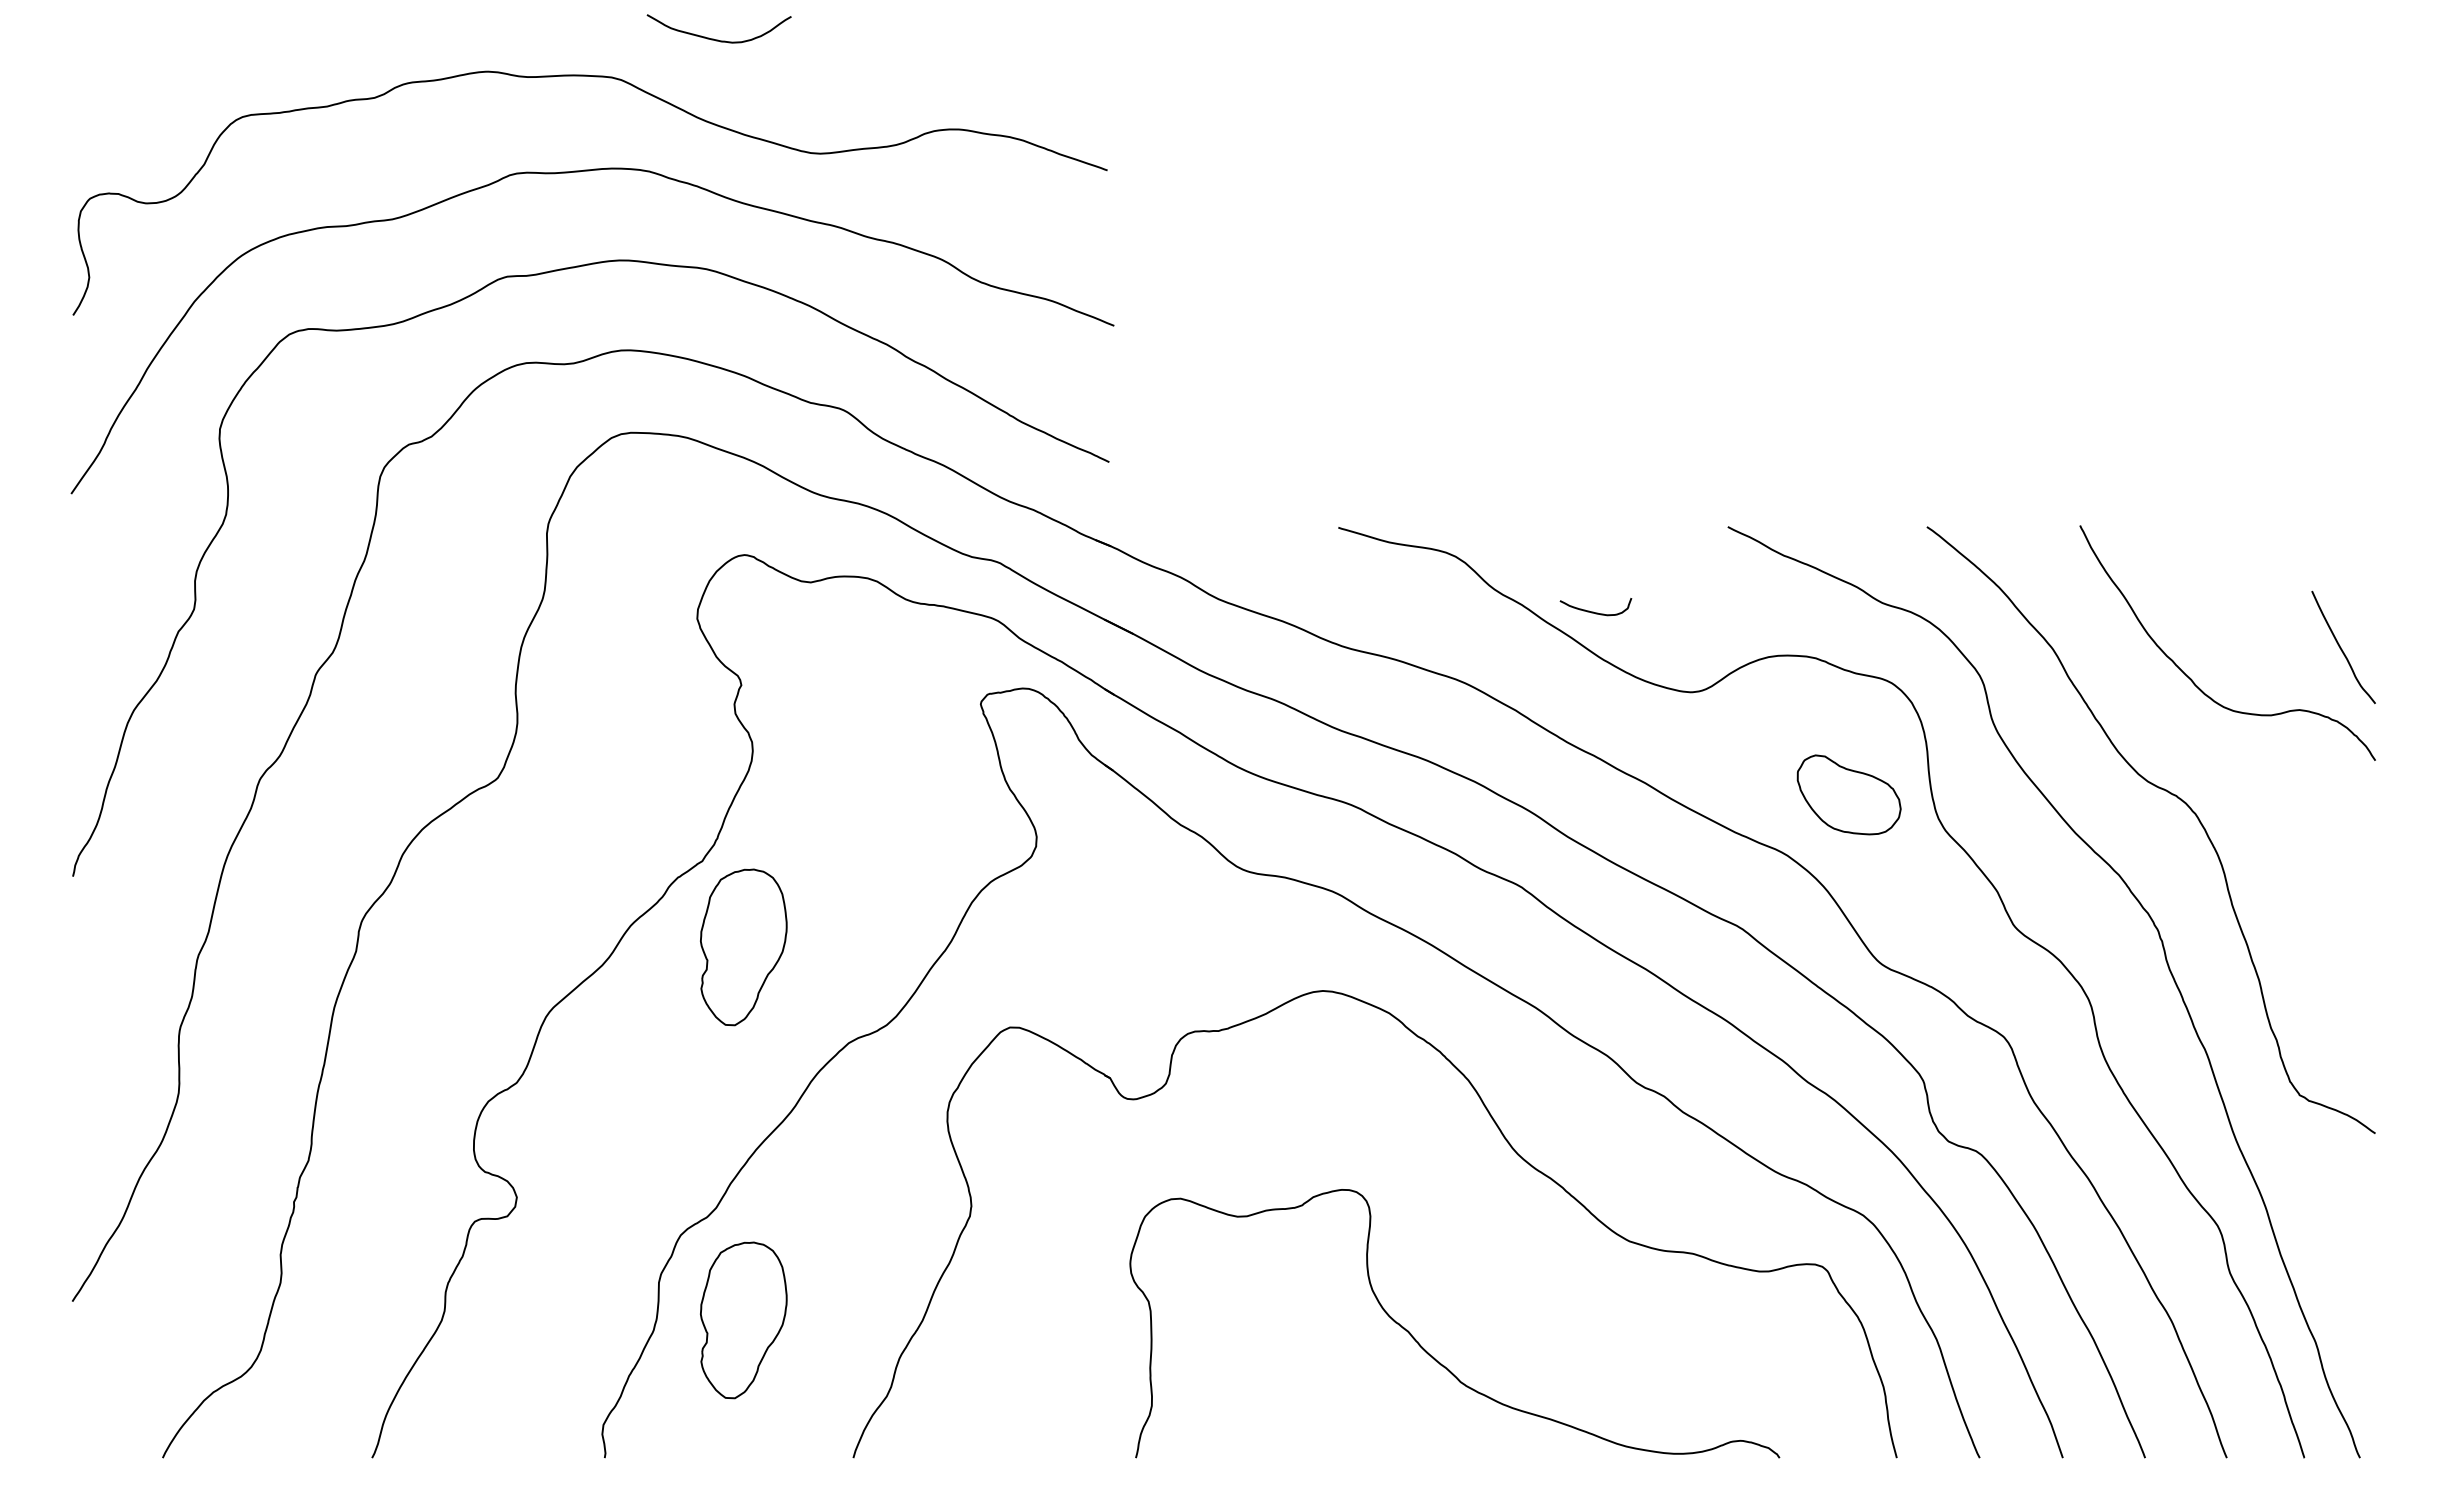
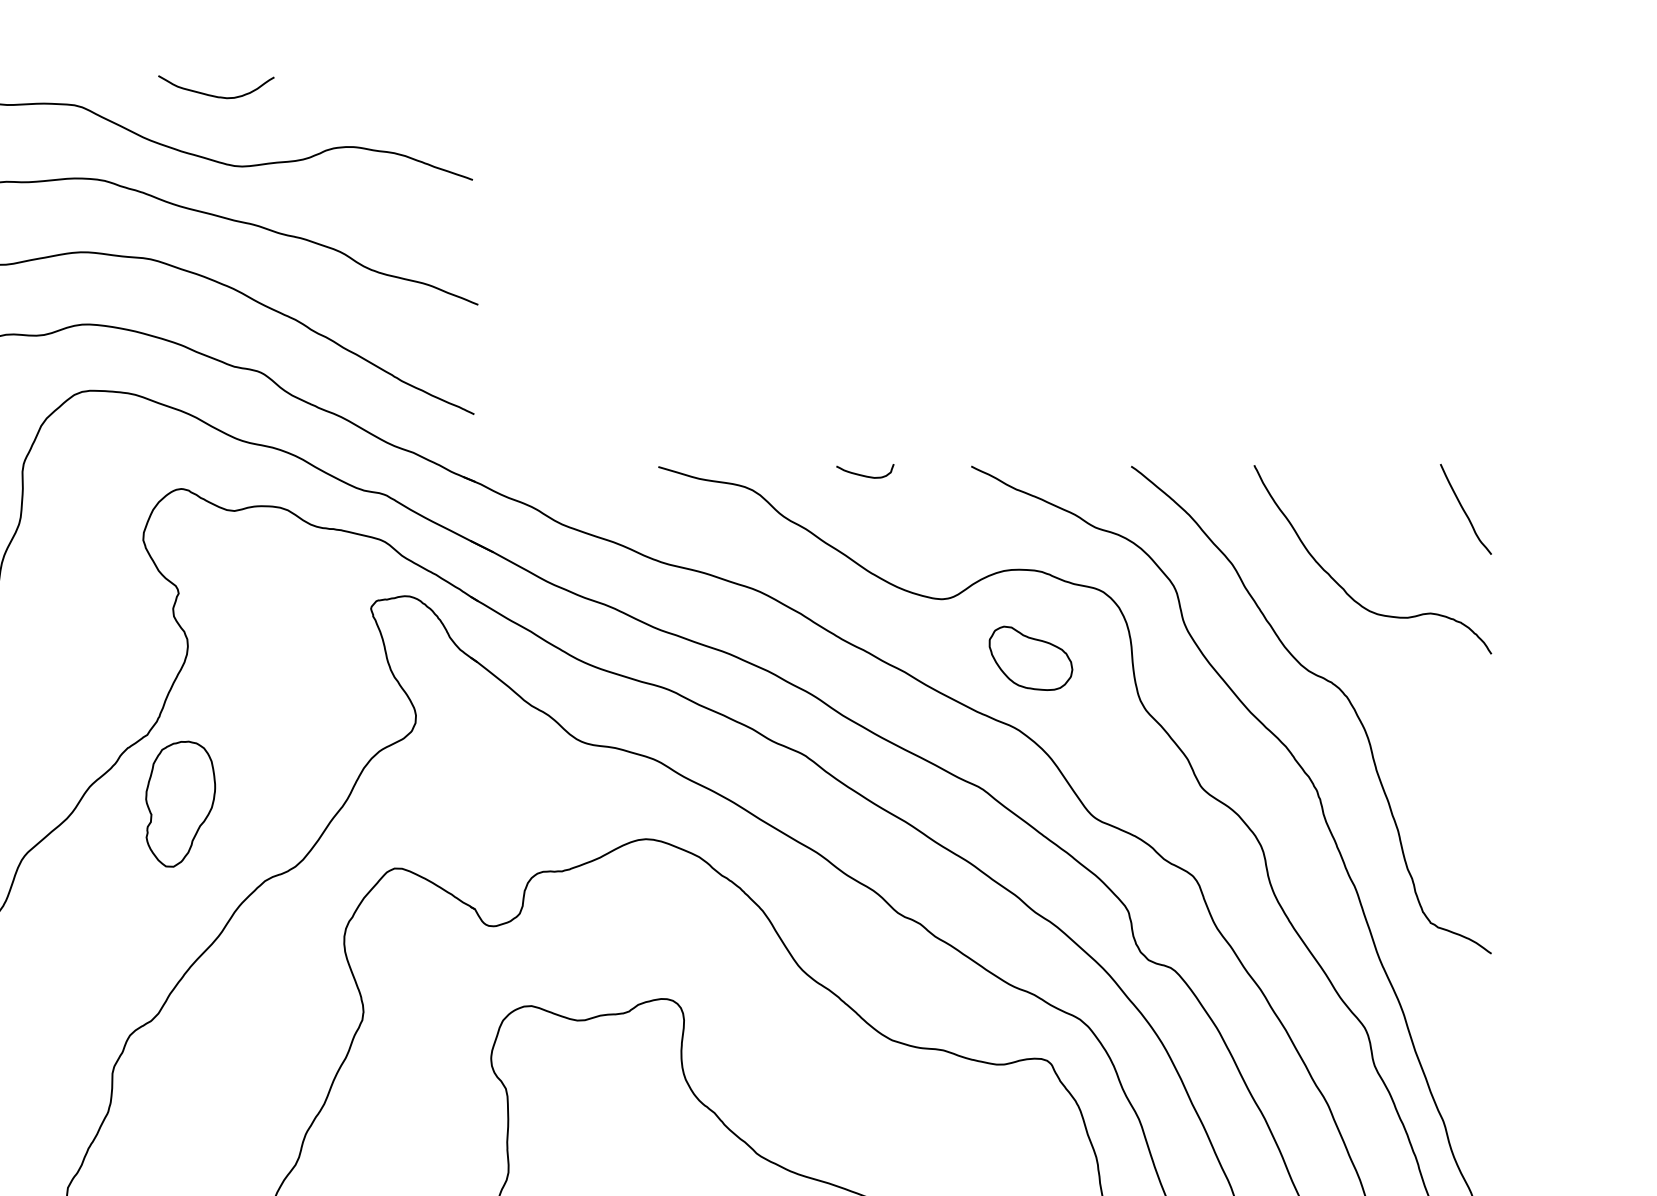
curve: (718, 39) -> (215, 95), moved
curve: (1593, 611) -> (863, 474), moved
curve: (2341, 647) -> (1464, 509), moved
part: (1848, 794) -> (1030, 658), moved
part: (743, 1320) -> (180, 1103), removed

